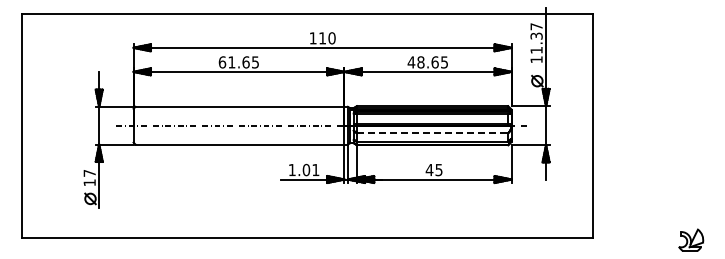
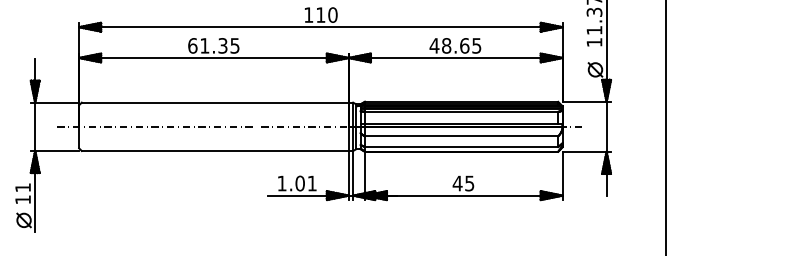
text: (245, 62) -> (222, 45), 61.65 -> 61.35
line: (432, 133) -> (461, 136), dashed -> solid
text: (89, 173) -> (22, 187), 17 -> 11

